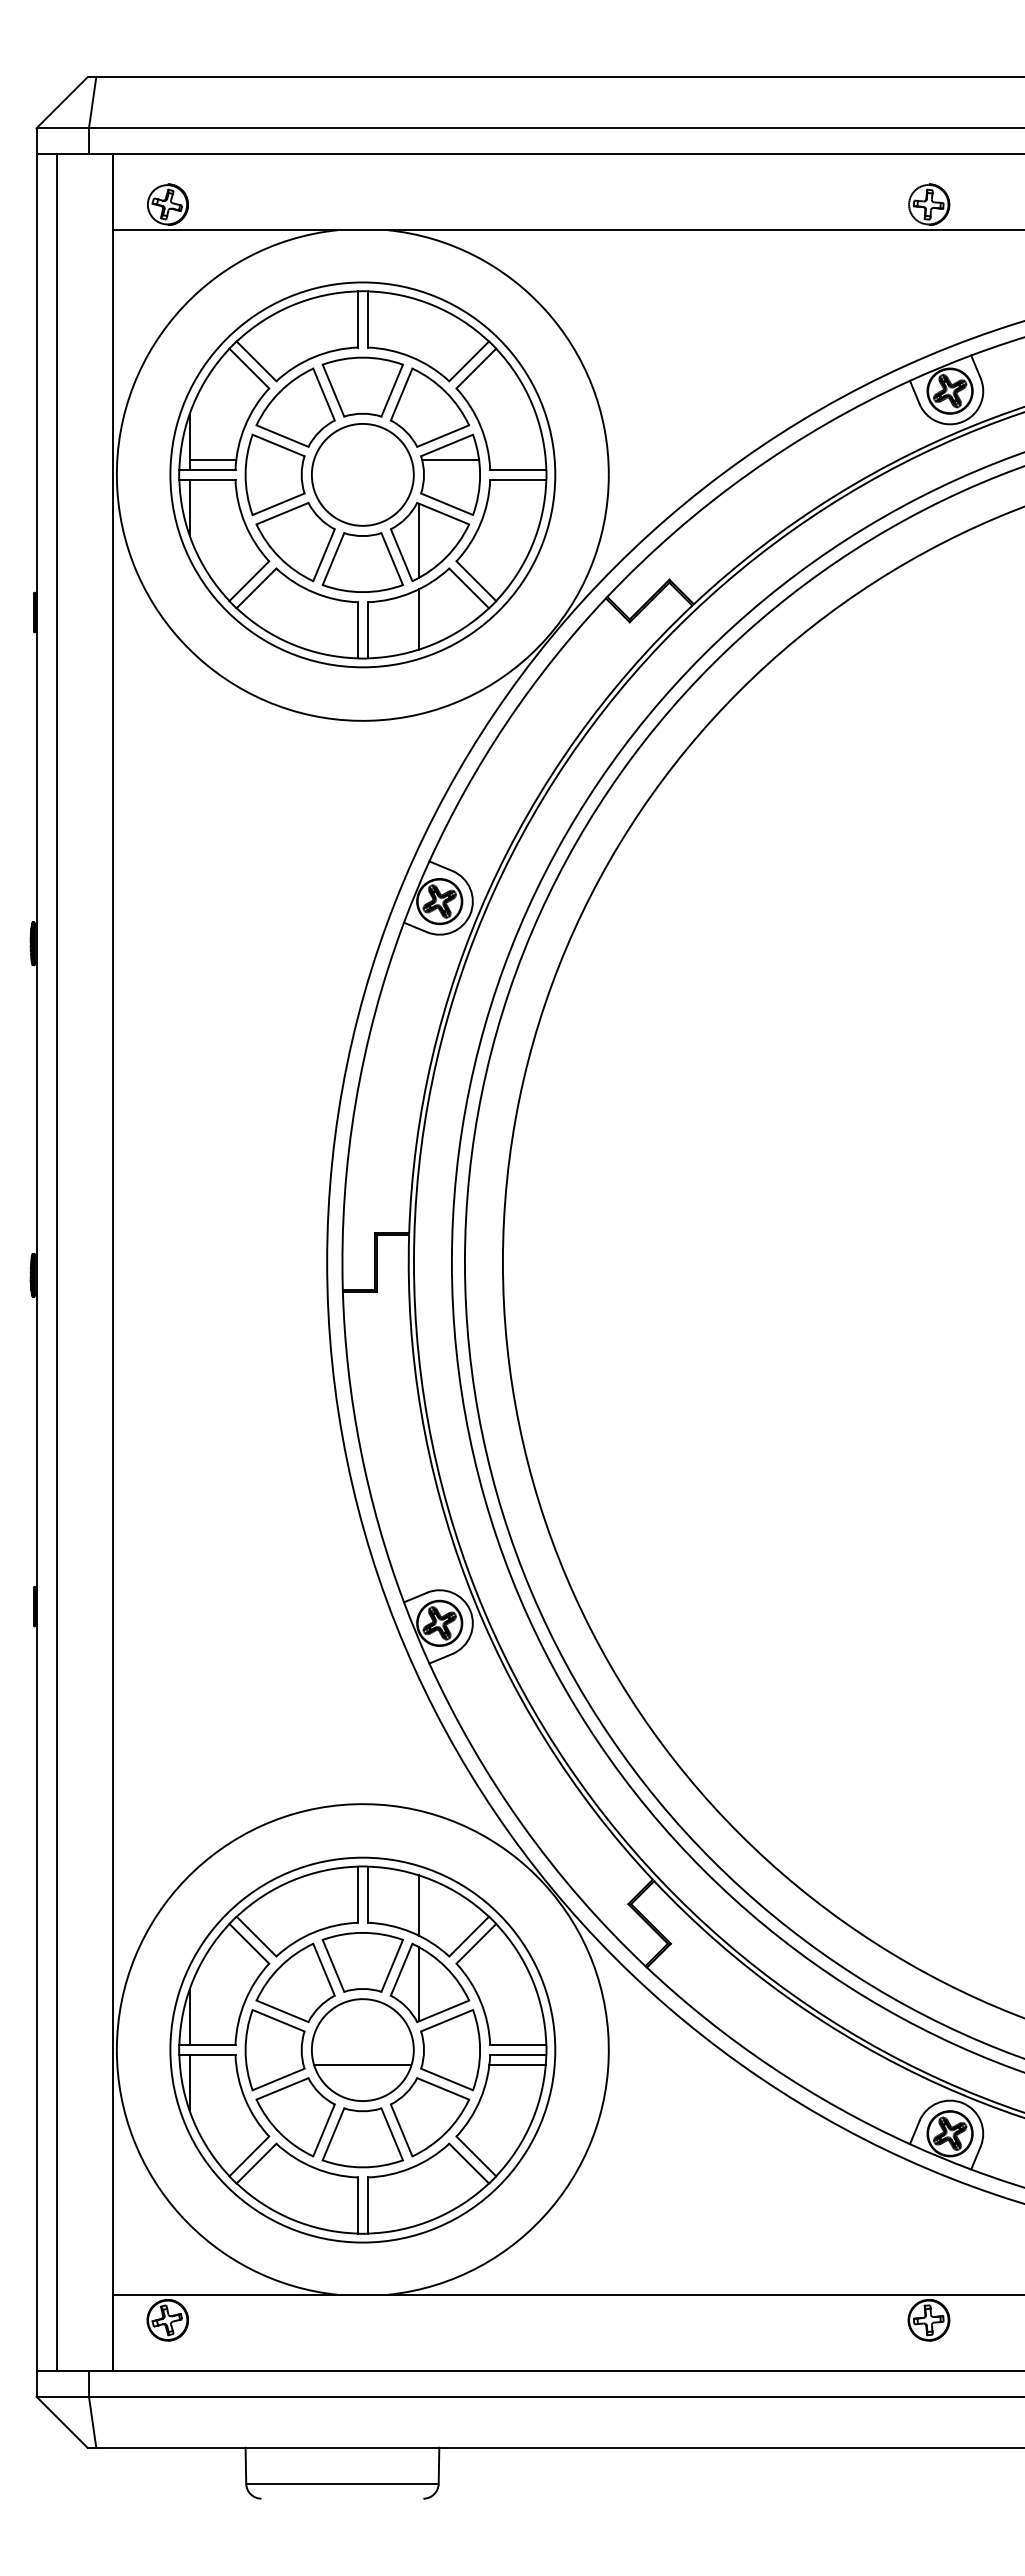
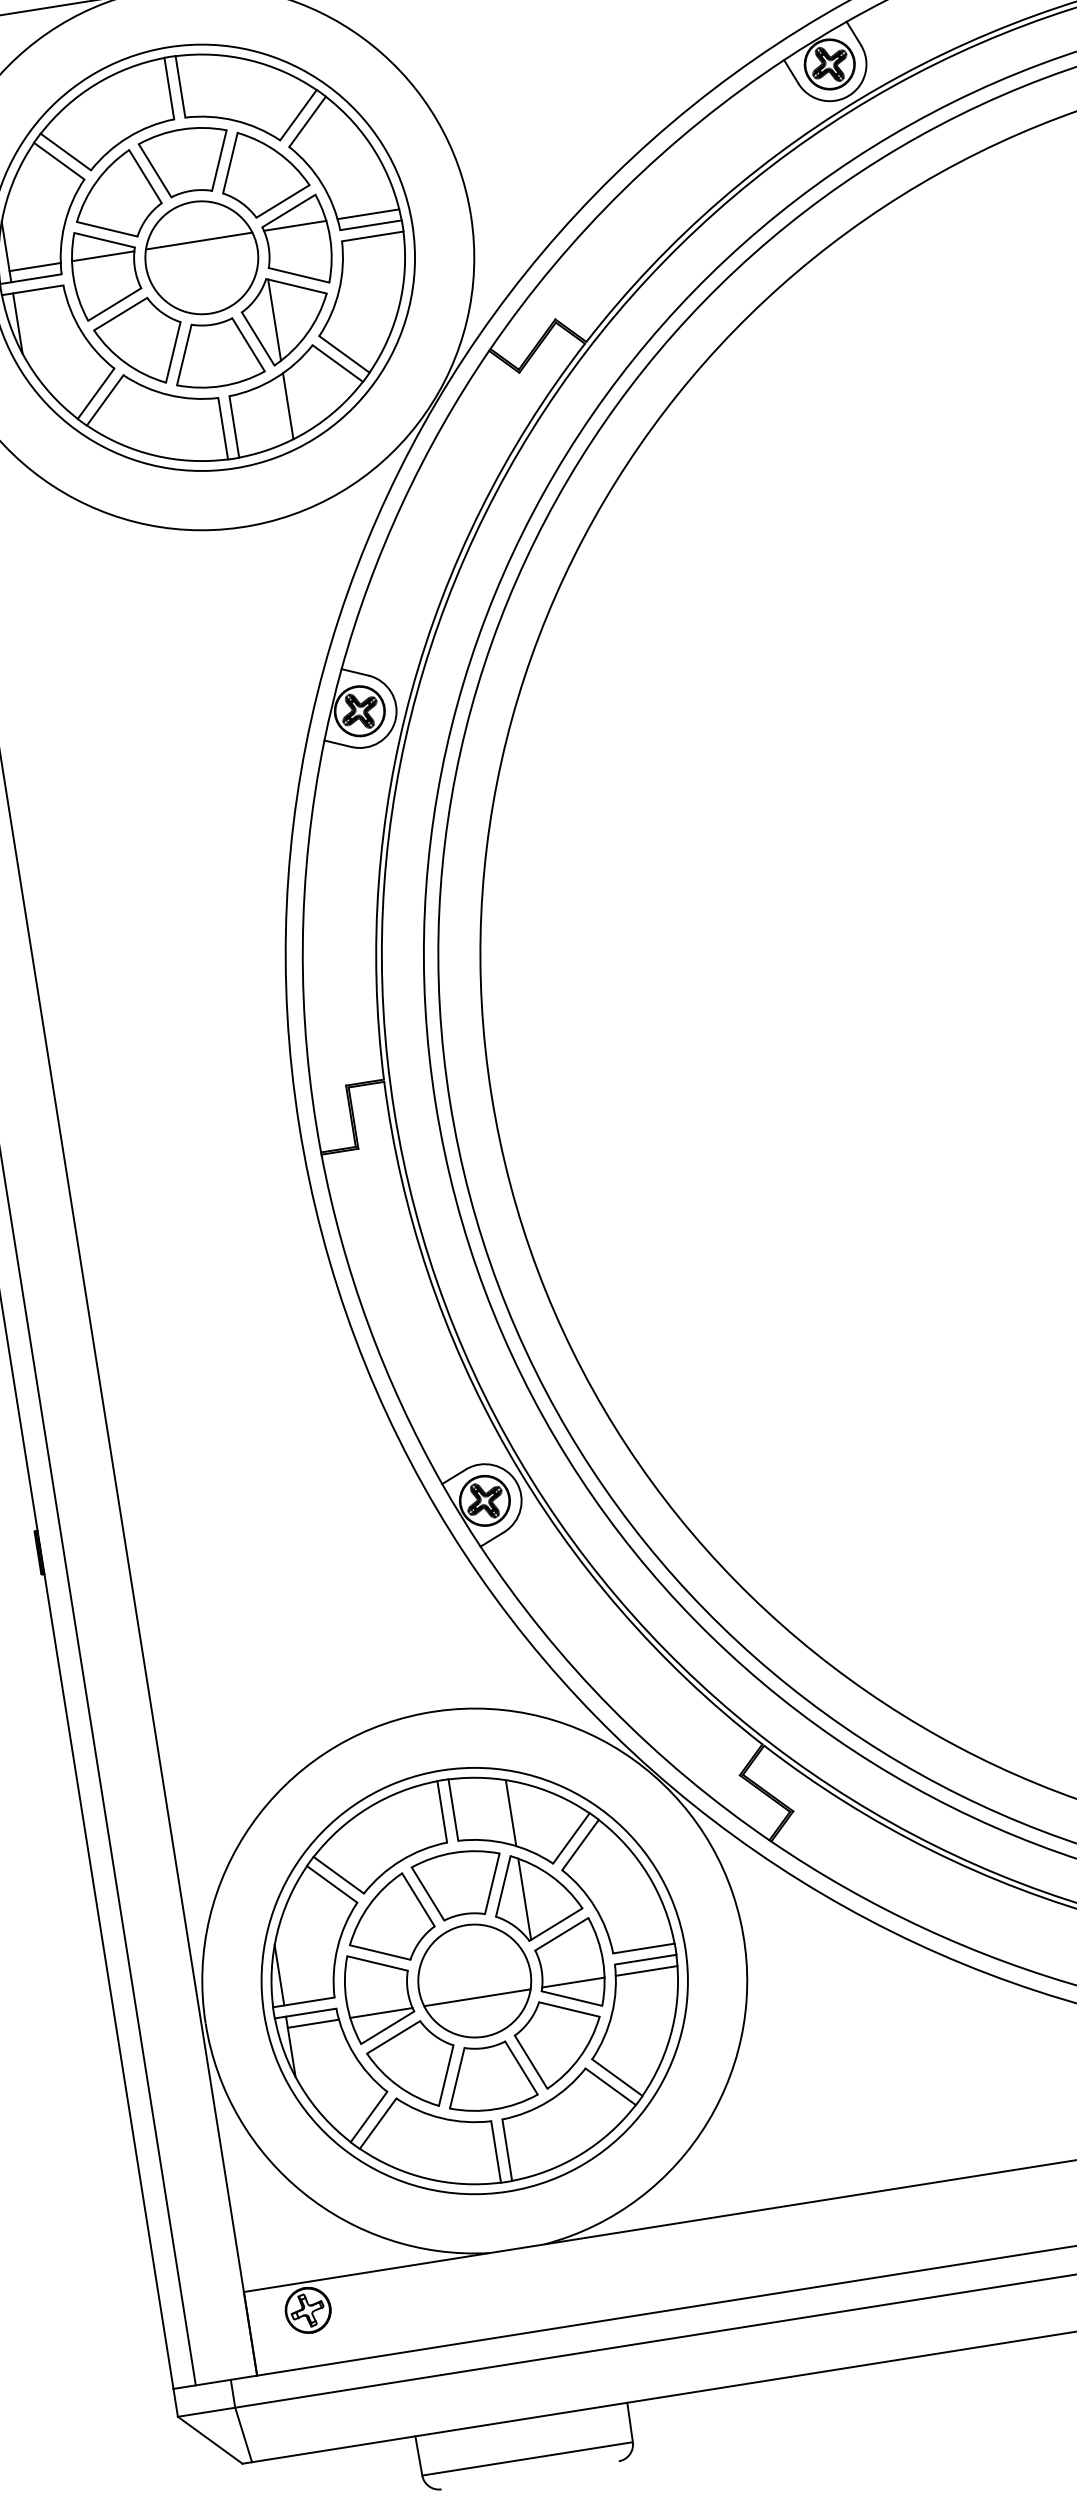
line: (274, 459) -> (102, 256), added
line: (362, 459) -> (198, 241), added
line: (517, 459) -> (368, 214), added
line: (212, 2065) -> (312, 2023), added
line: (274, 2065) -> (380, 2013), added
line: (450, 2065) -> (573, 1982), added

